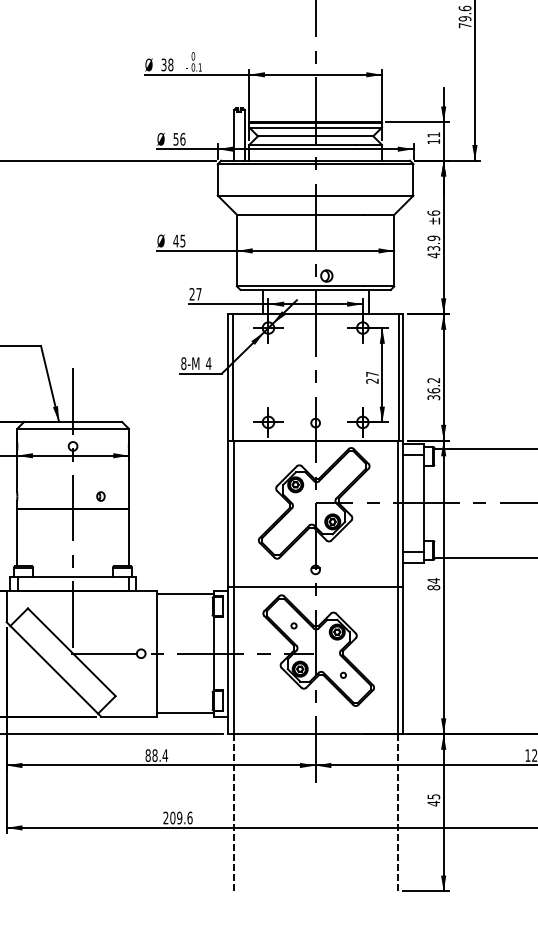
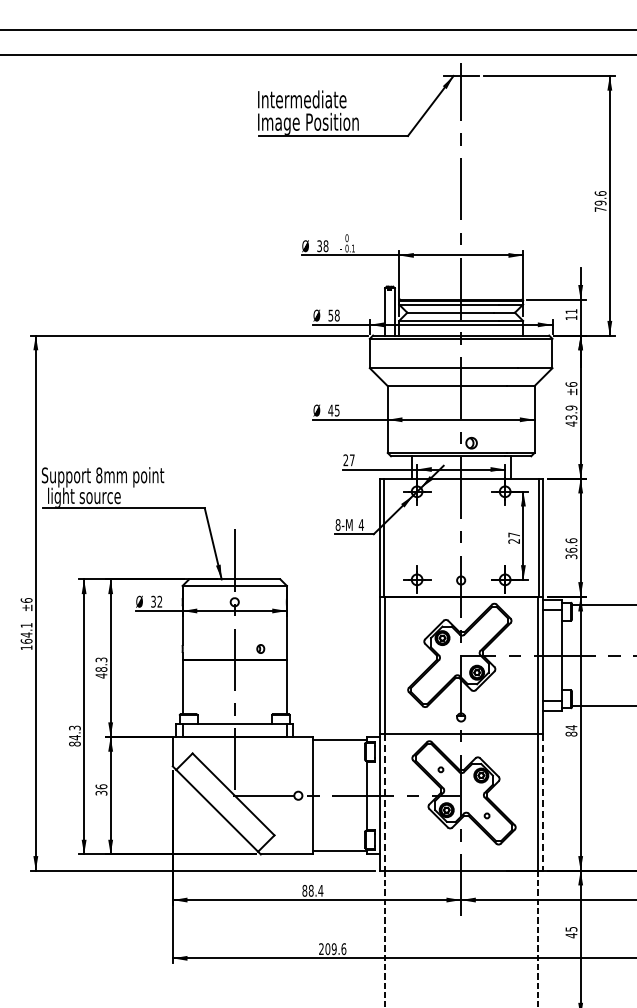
text: (182, 139) -> (336, 315), 56 -> 58
text: (433, 380) -> (571, 540), 36.2 -> 36.6
line: (233, 660) -> (384, 802), solid -> dashed
line: (402, 660) -> (542, 802), solid -> dashed

